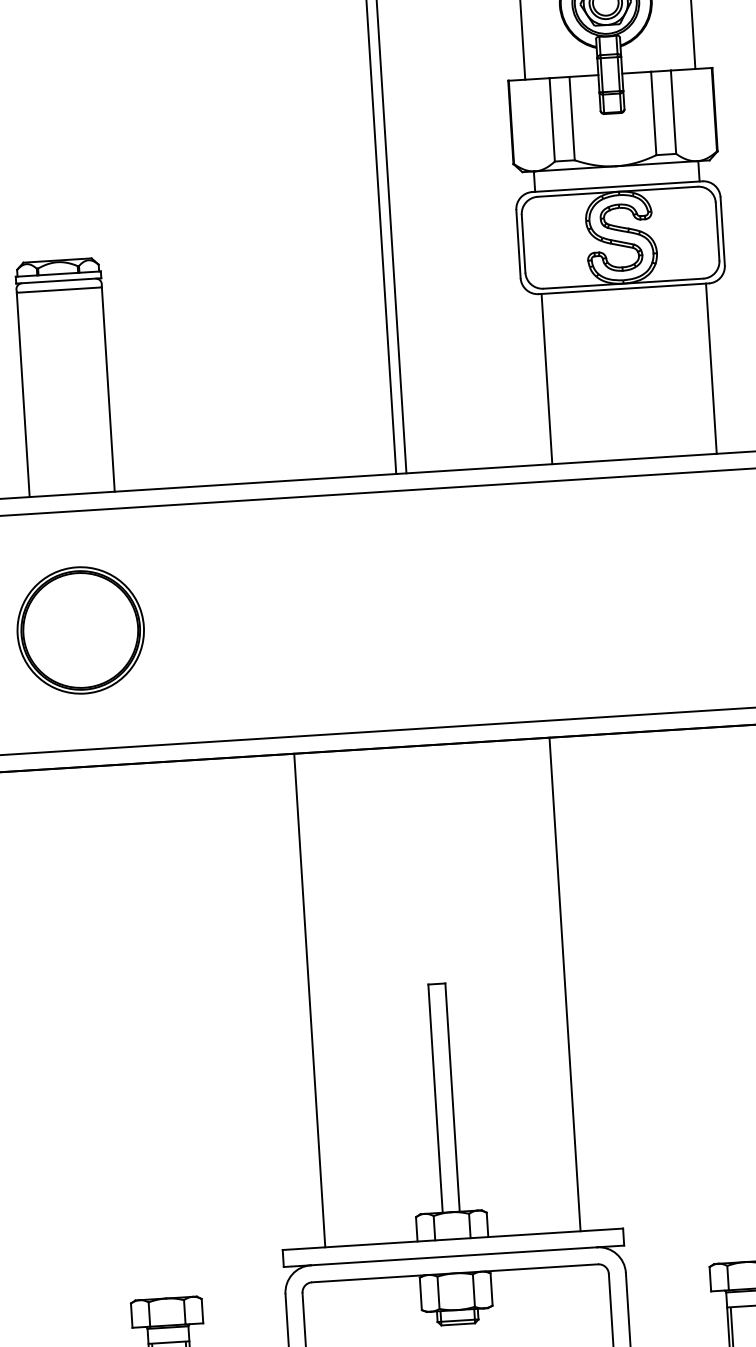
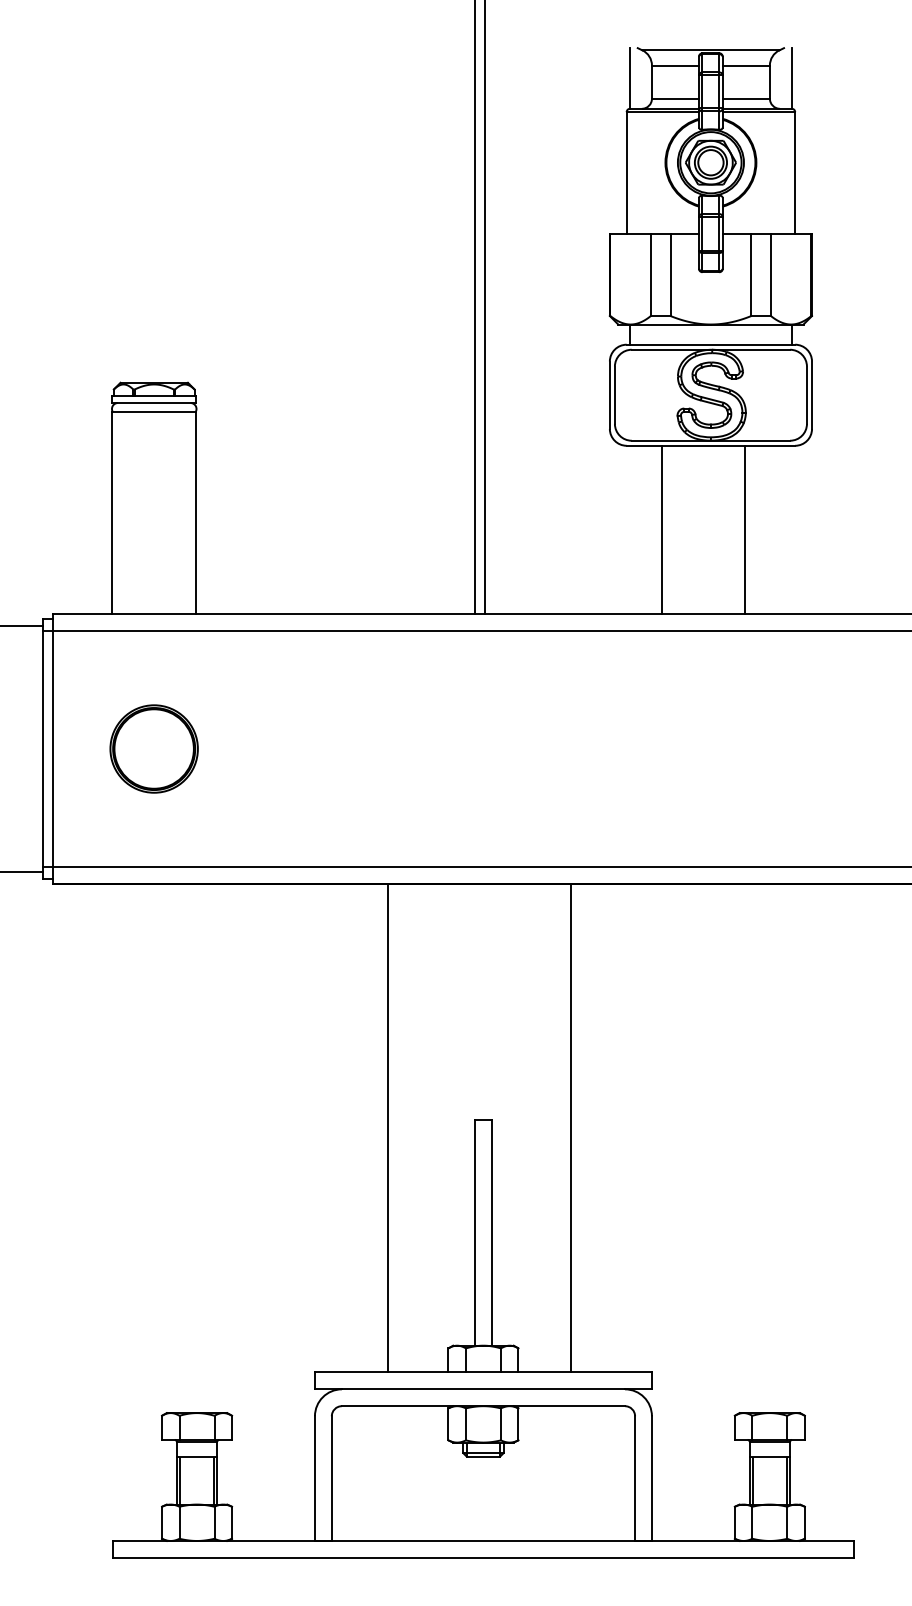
line: (711, 368) -> (745, 529), moved
line: (546, 378) -> (661, 529), moved
part: (79, 629) -> (153, 748), size x0.7
line: (564, 983) -> (570, 1127), moved
line: (310, 999) -> (388, 1127), moved

